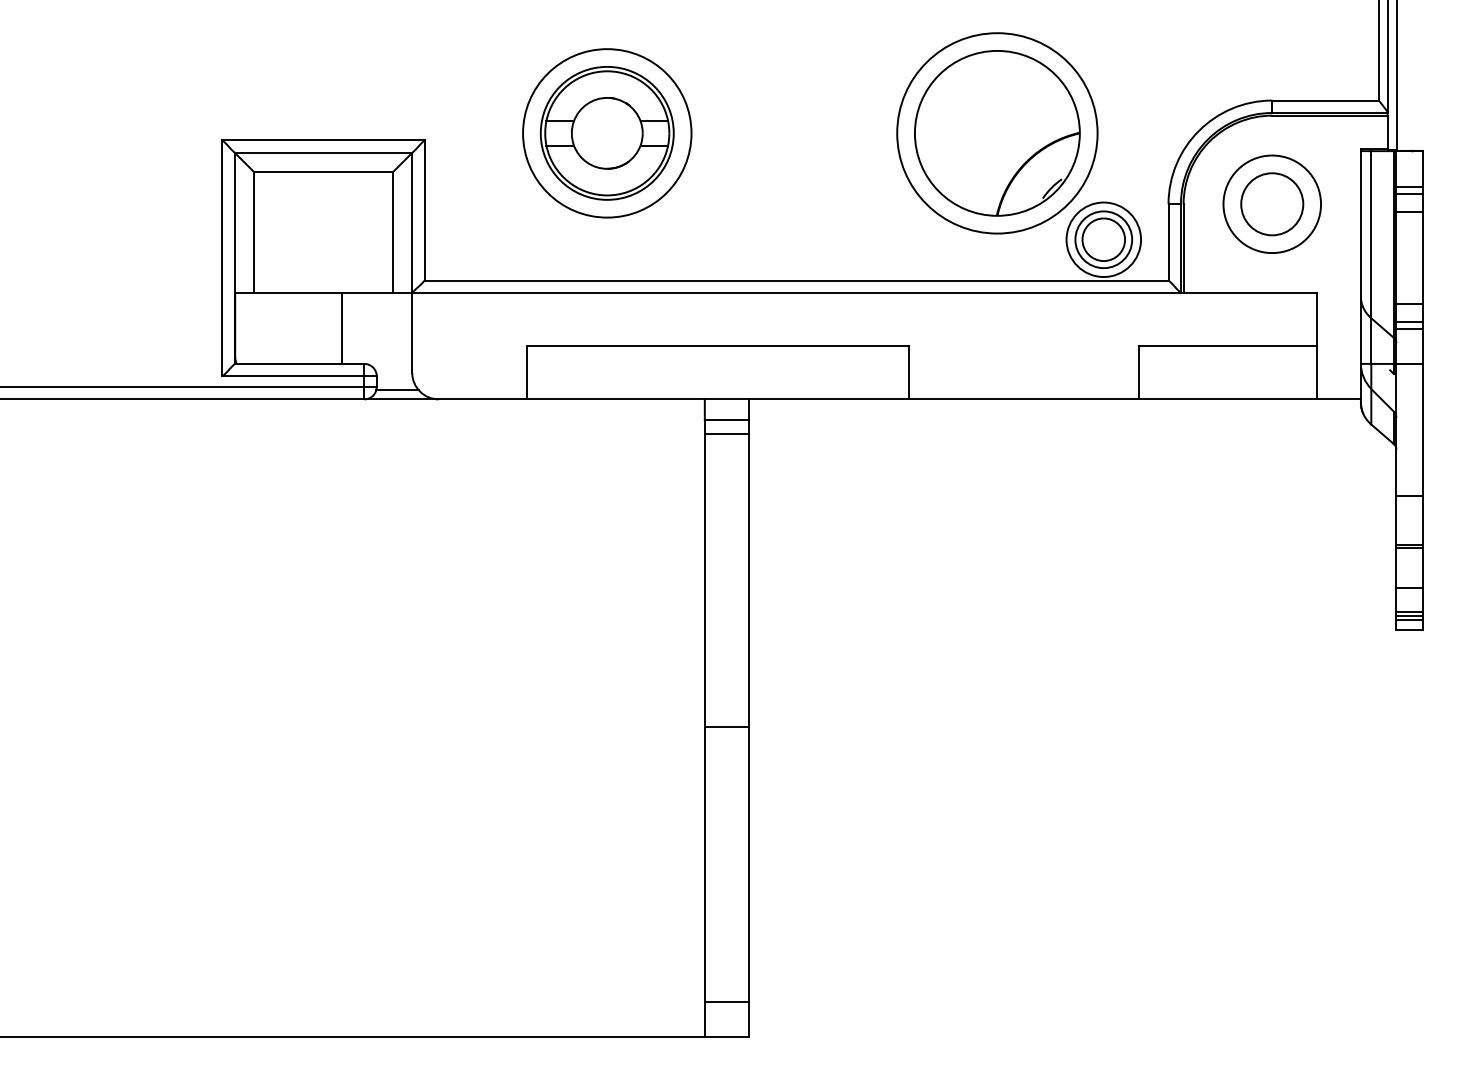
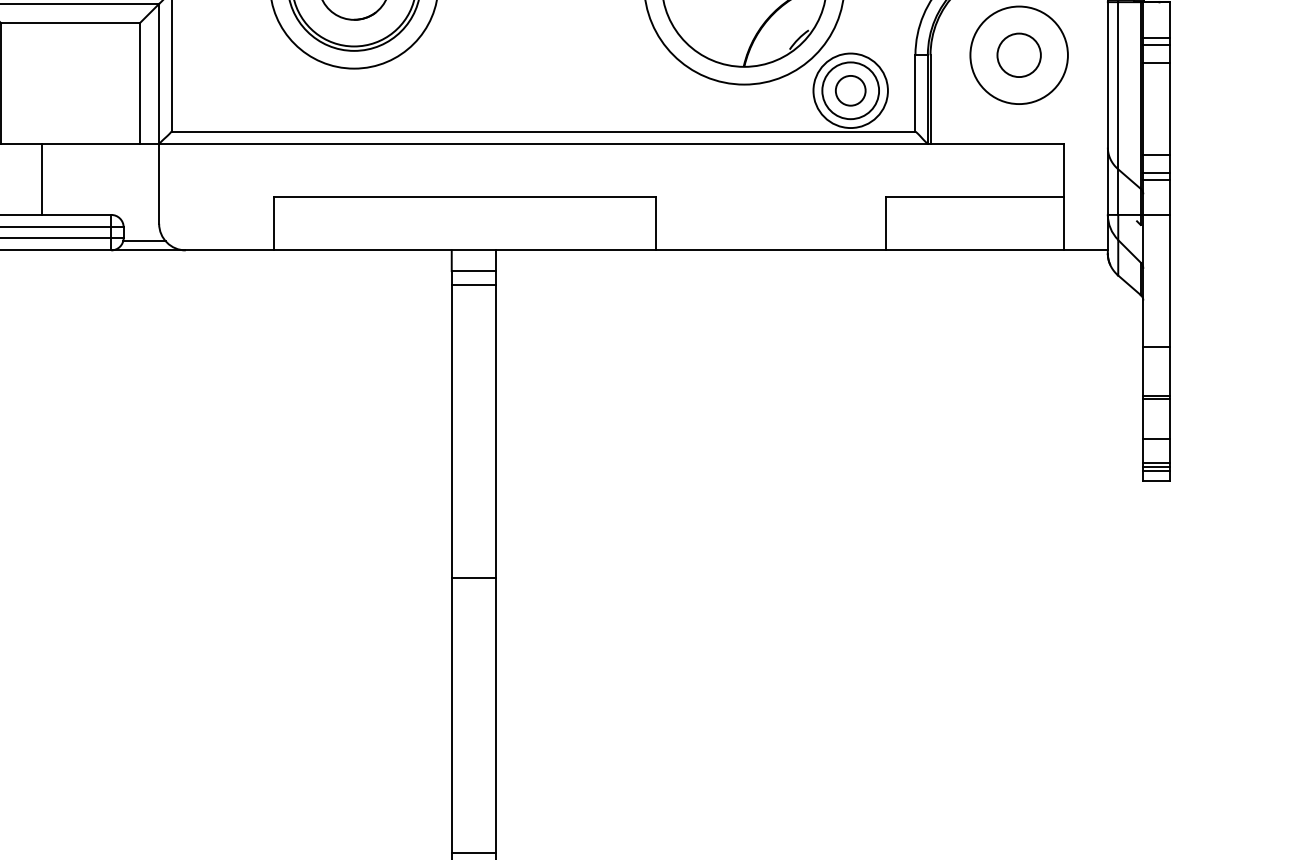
circle: (1272, 204) -> (1019, 55), size x0.7
circle: (1103, 239) -> (850, 90), size x0.7
line: (341, 327) -> (41, 178), moved

